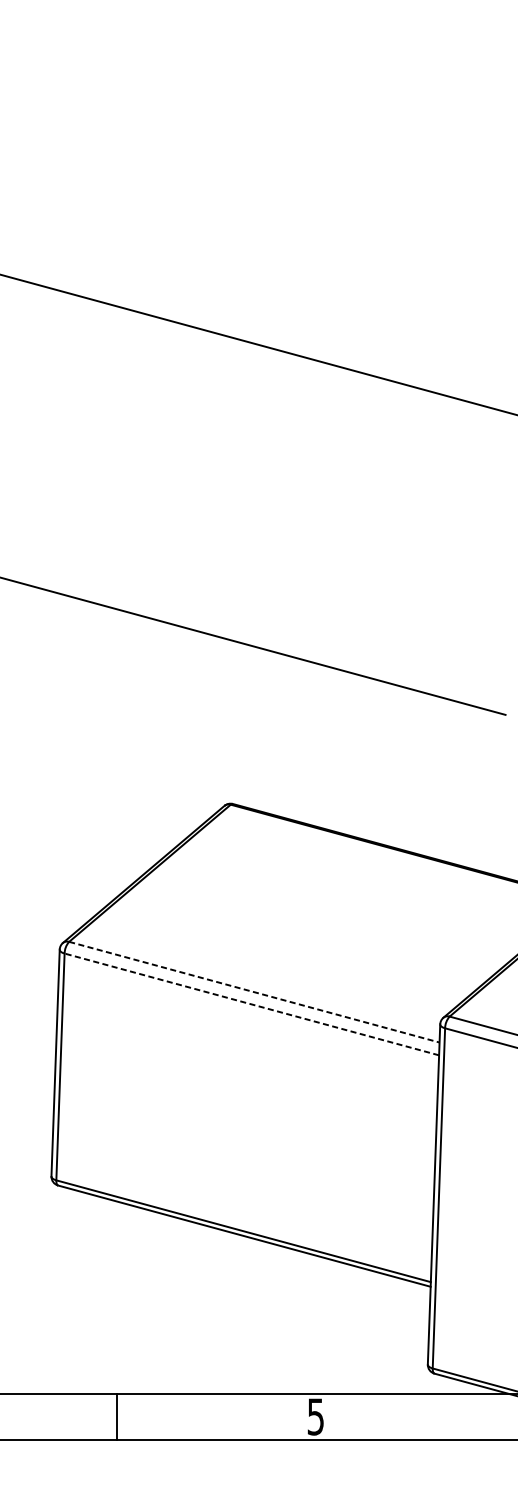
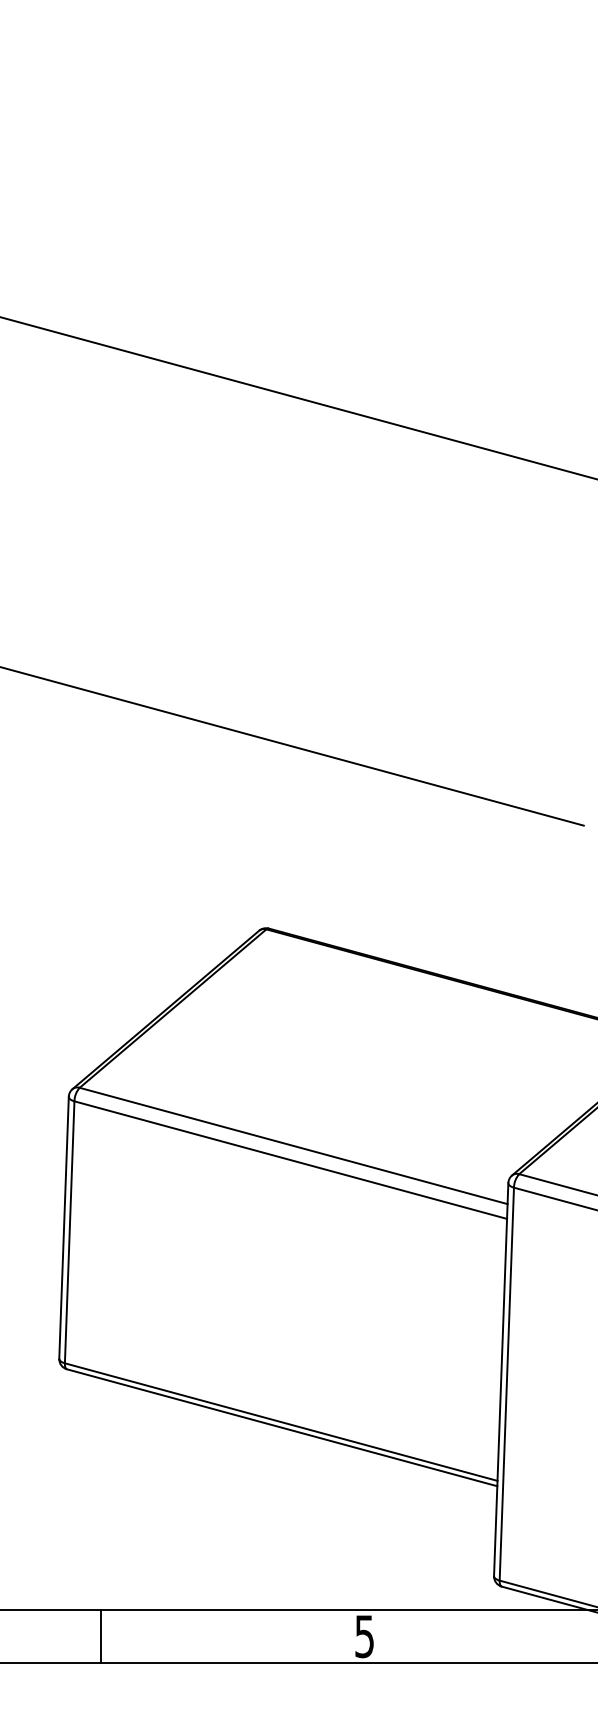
line: (254, 991) -> (293, 1145), dashed -> solid
line: (251, 1004) -> (290, 1160), dashed -> solid
line: (117, 1416) -> (101, 1636), moved

